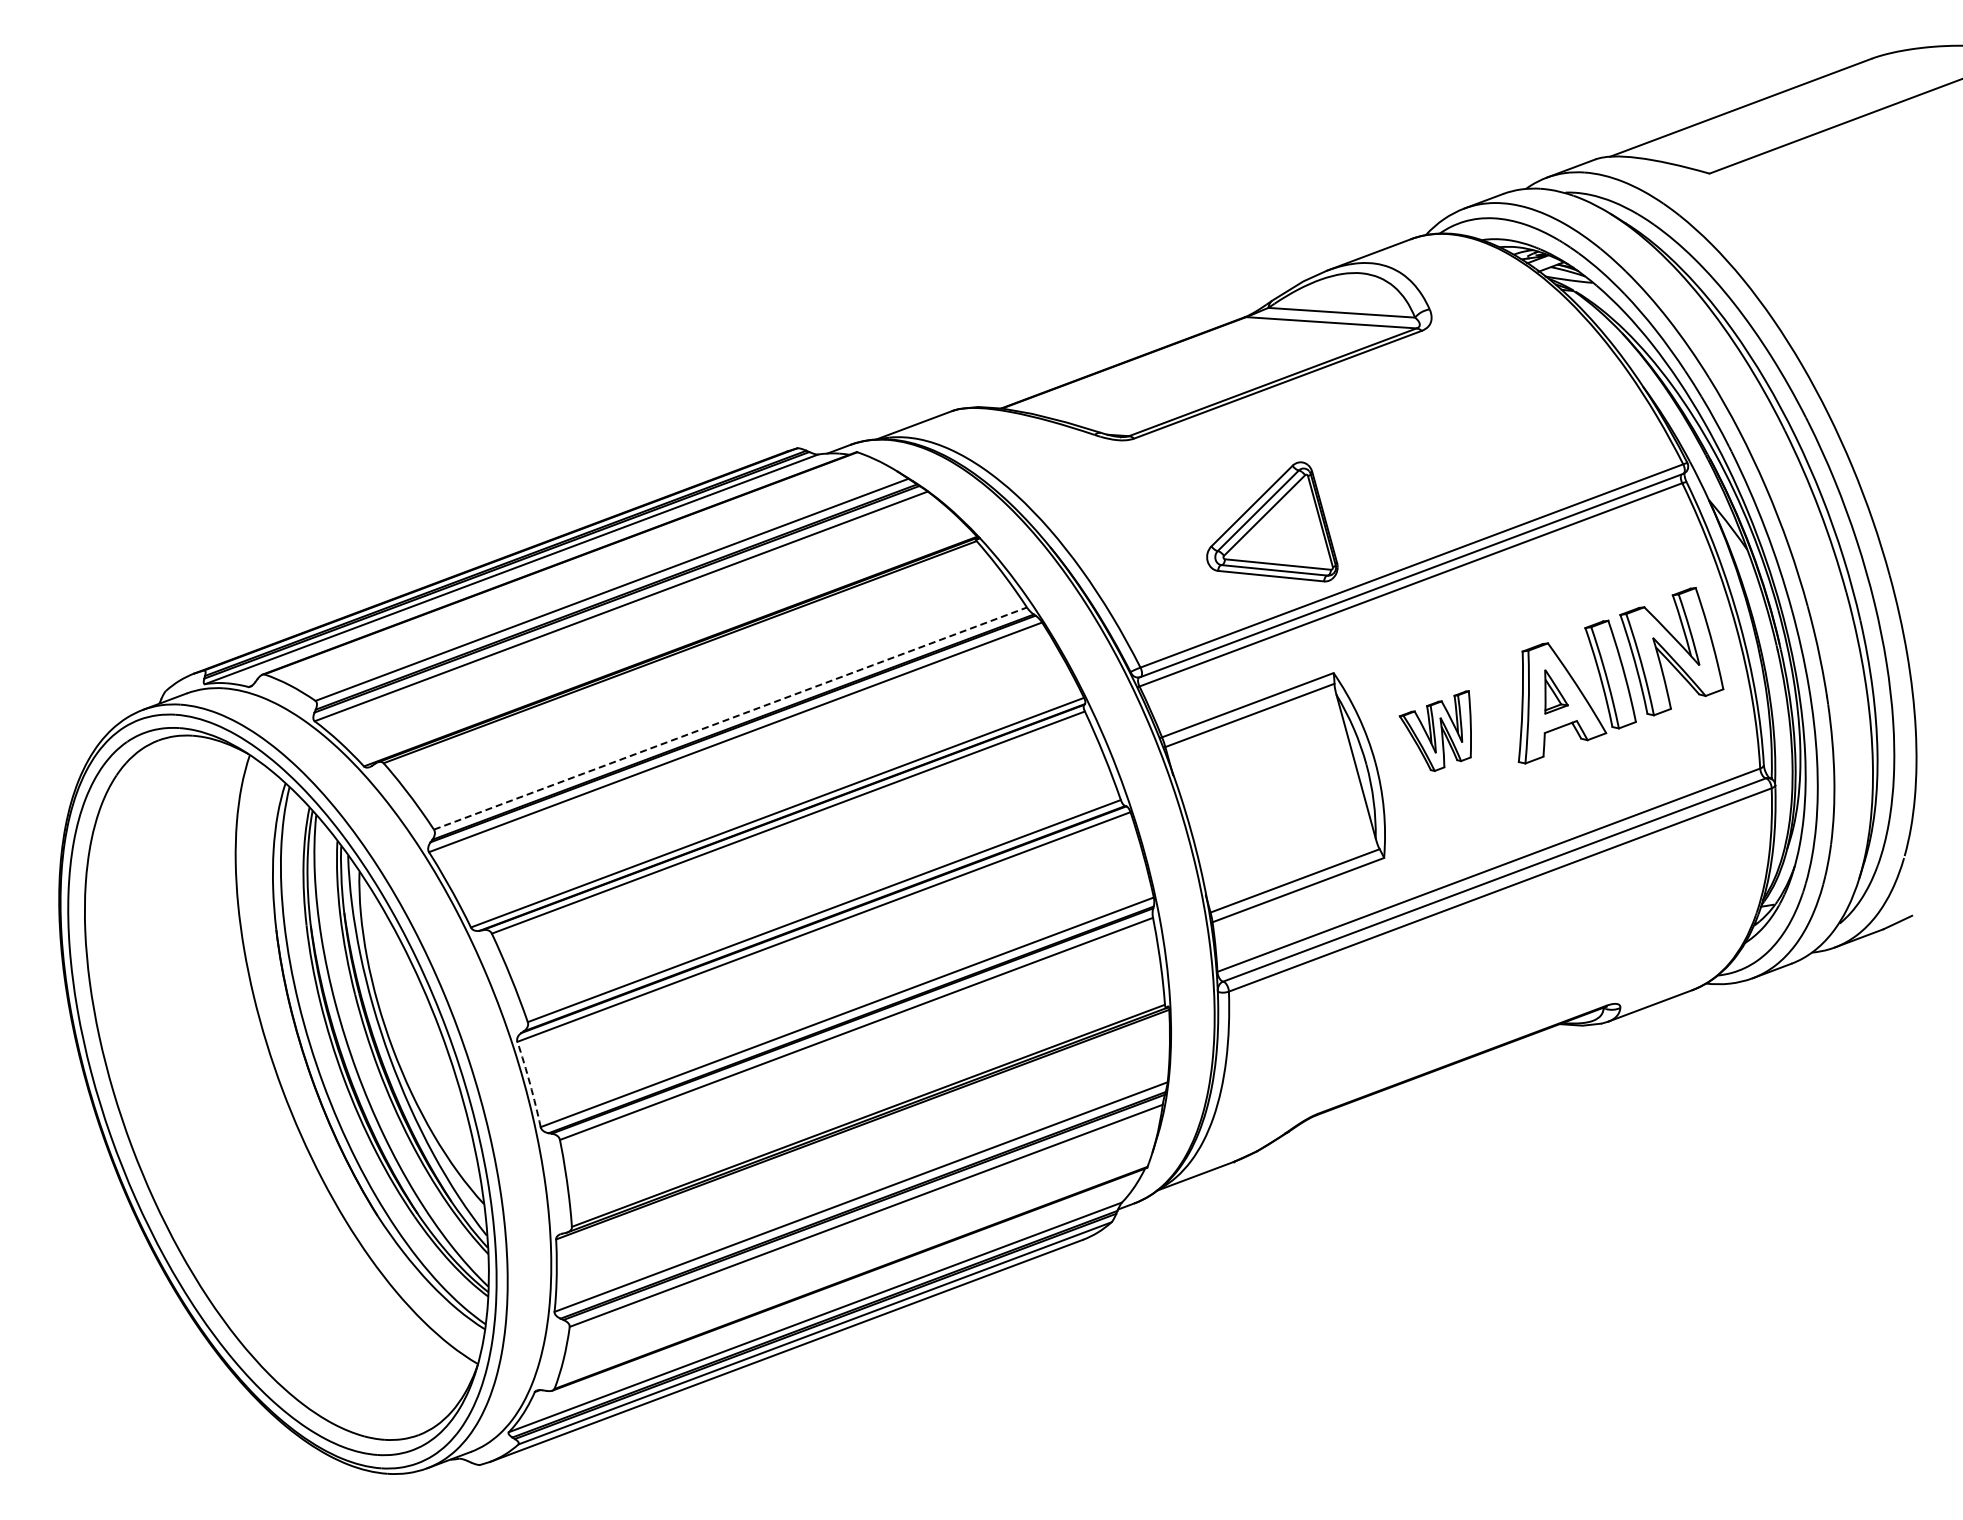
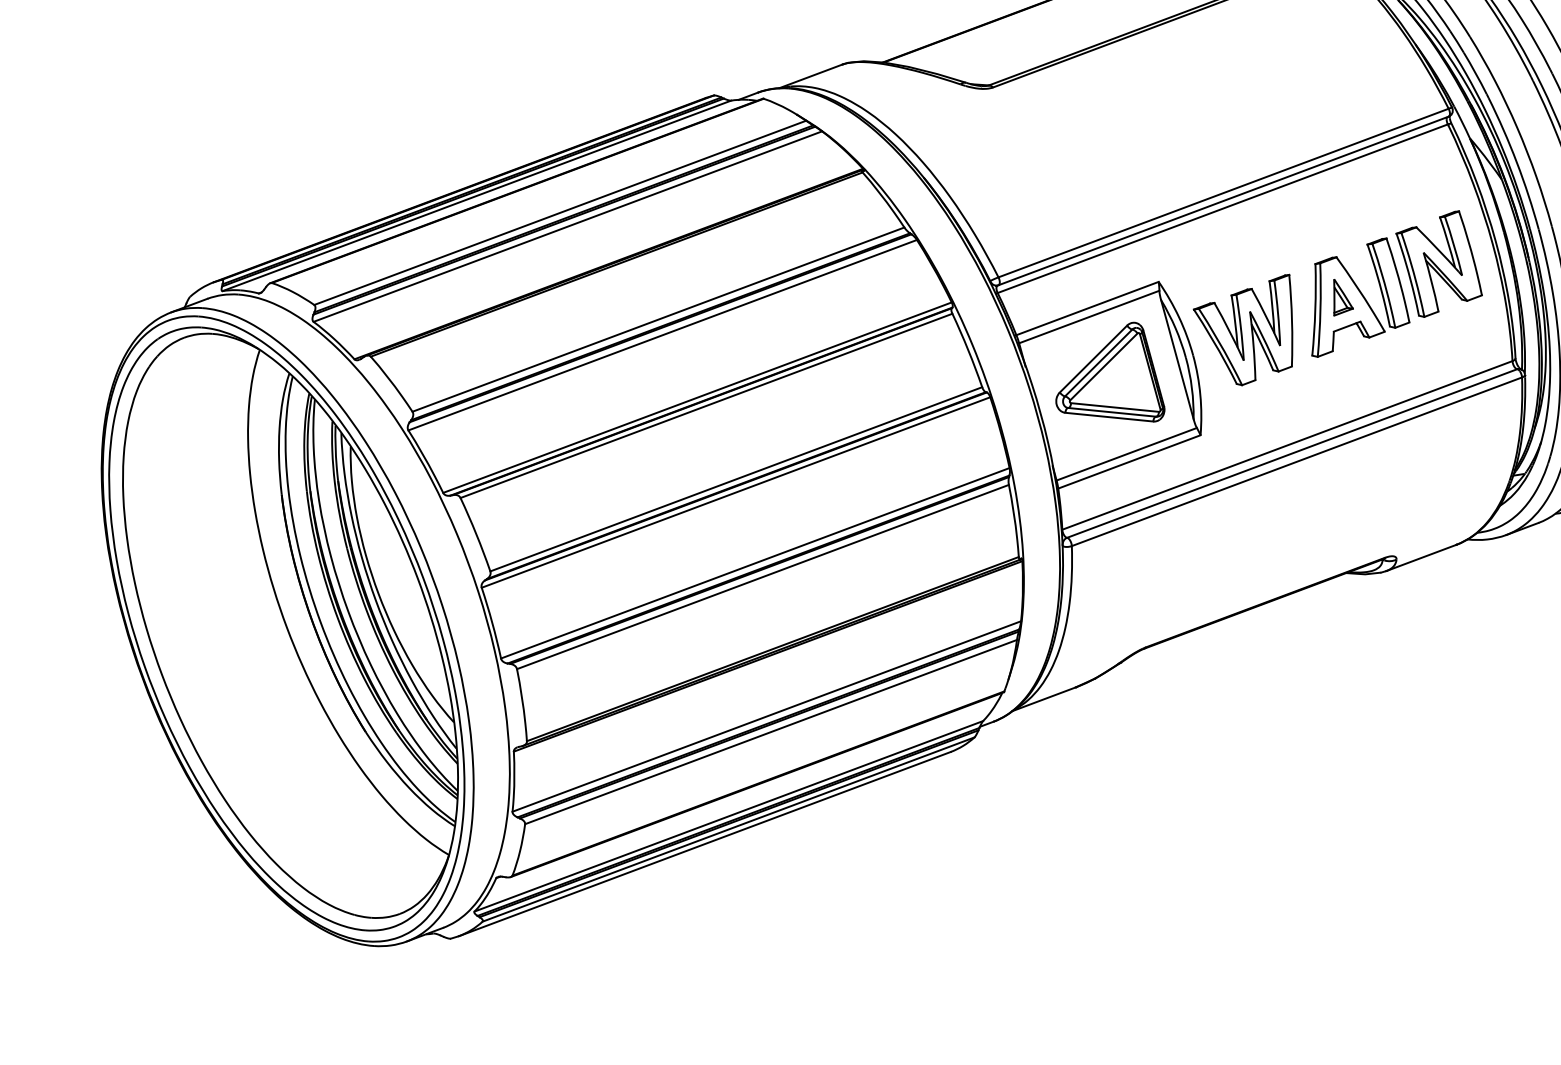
part: (1272, 521) -> (1110, 371), moved
line: (730, 718) -> (658, 319), dashed -> solid
part: (1435, 730) -> (1243, 329), size x1.67
arc: (530, 1084) -> (492, 623), dashed -> solid

